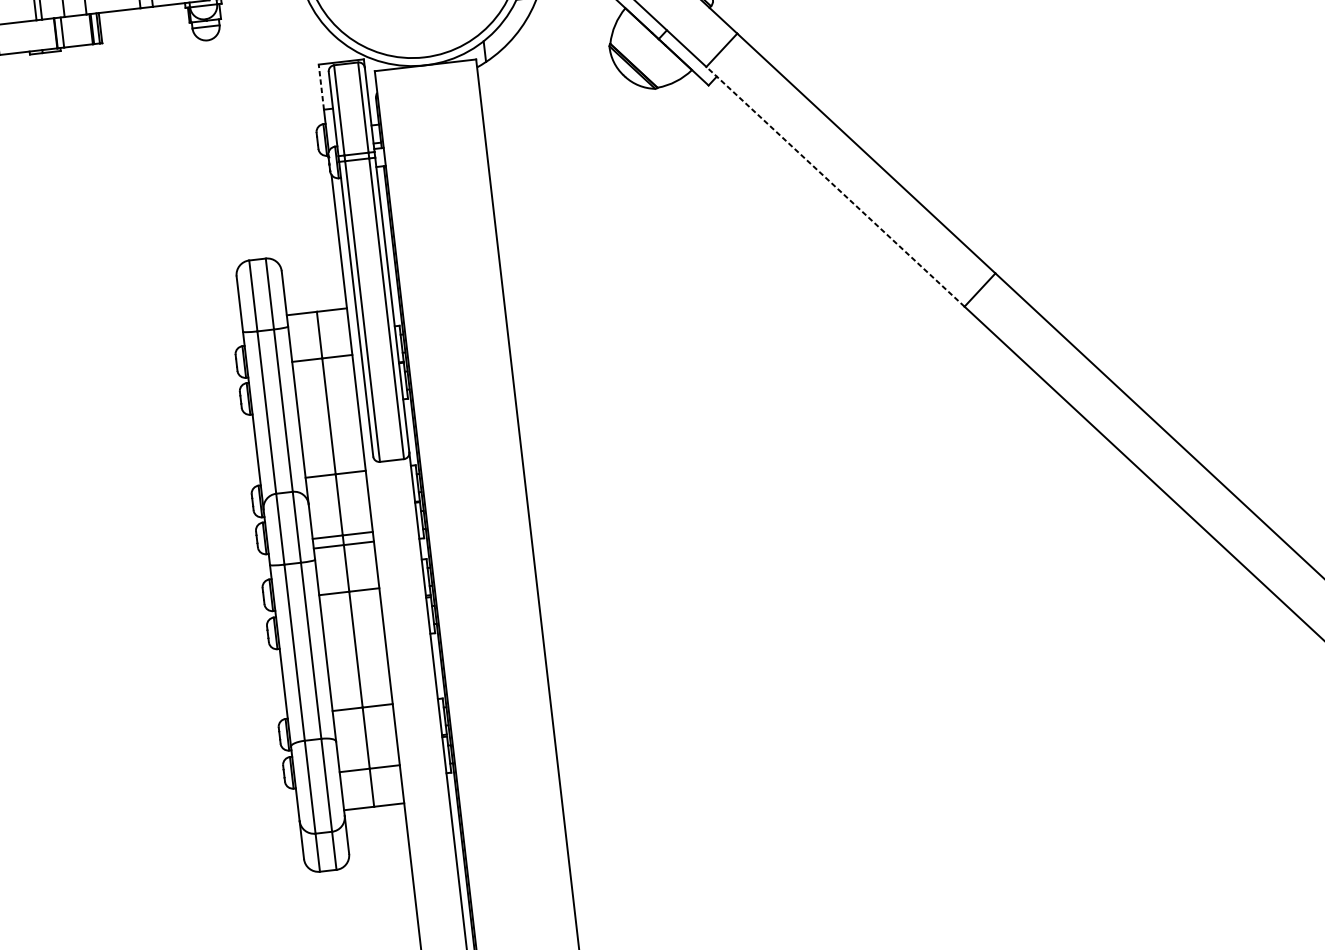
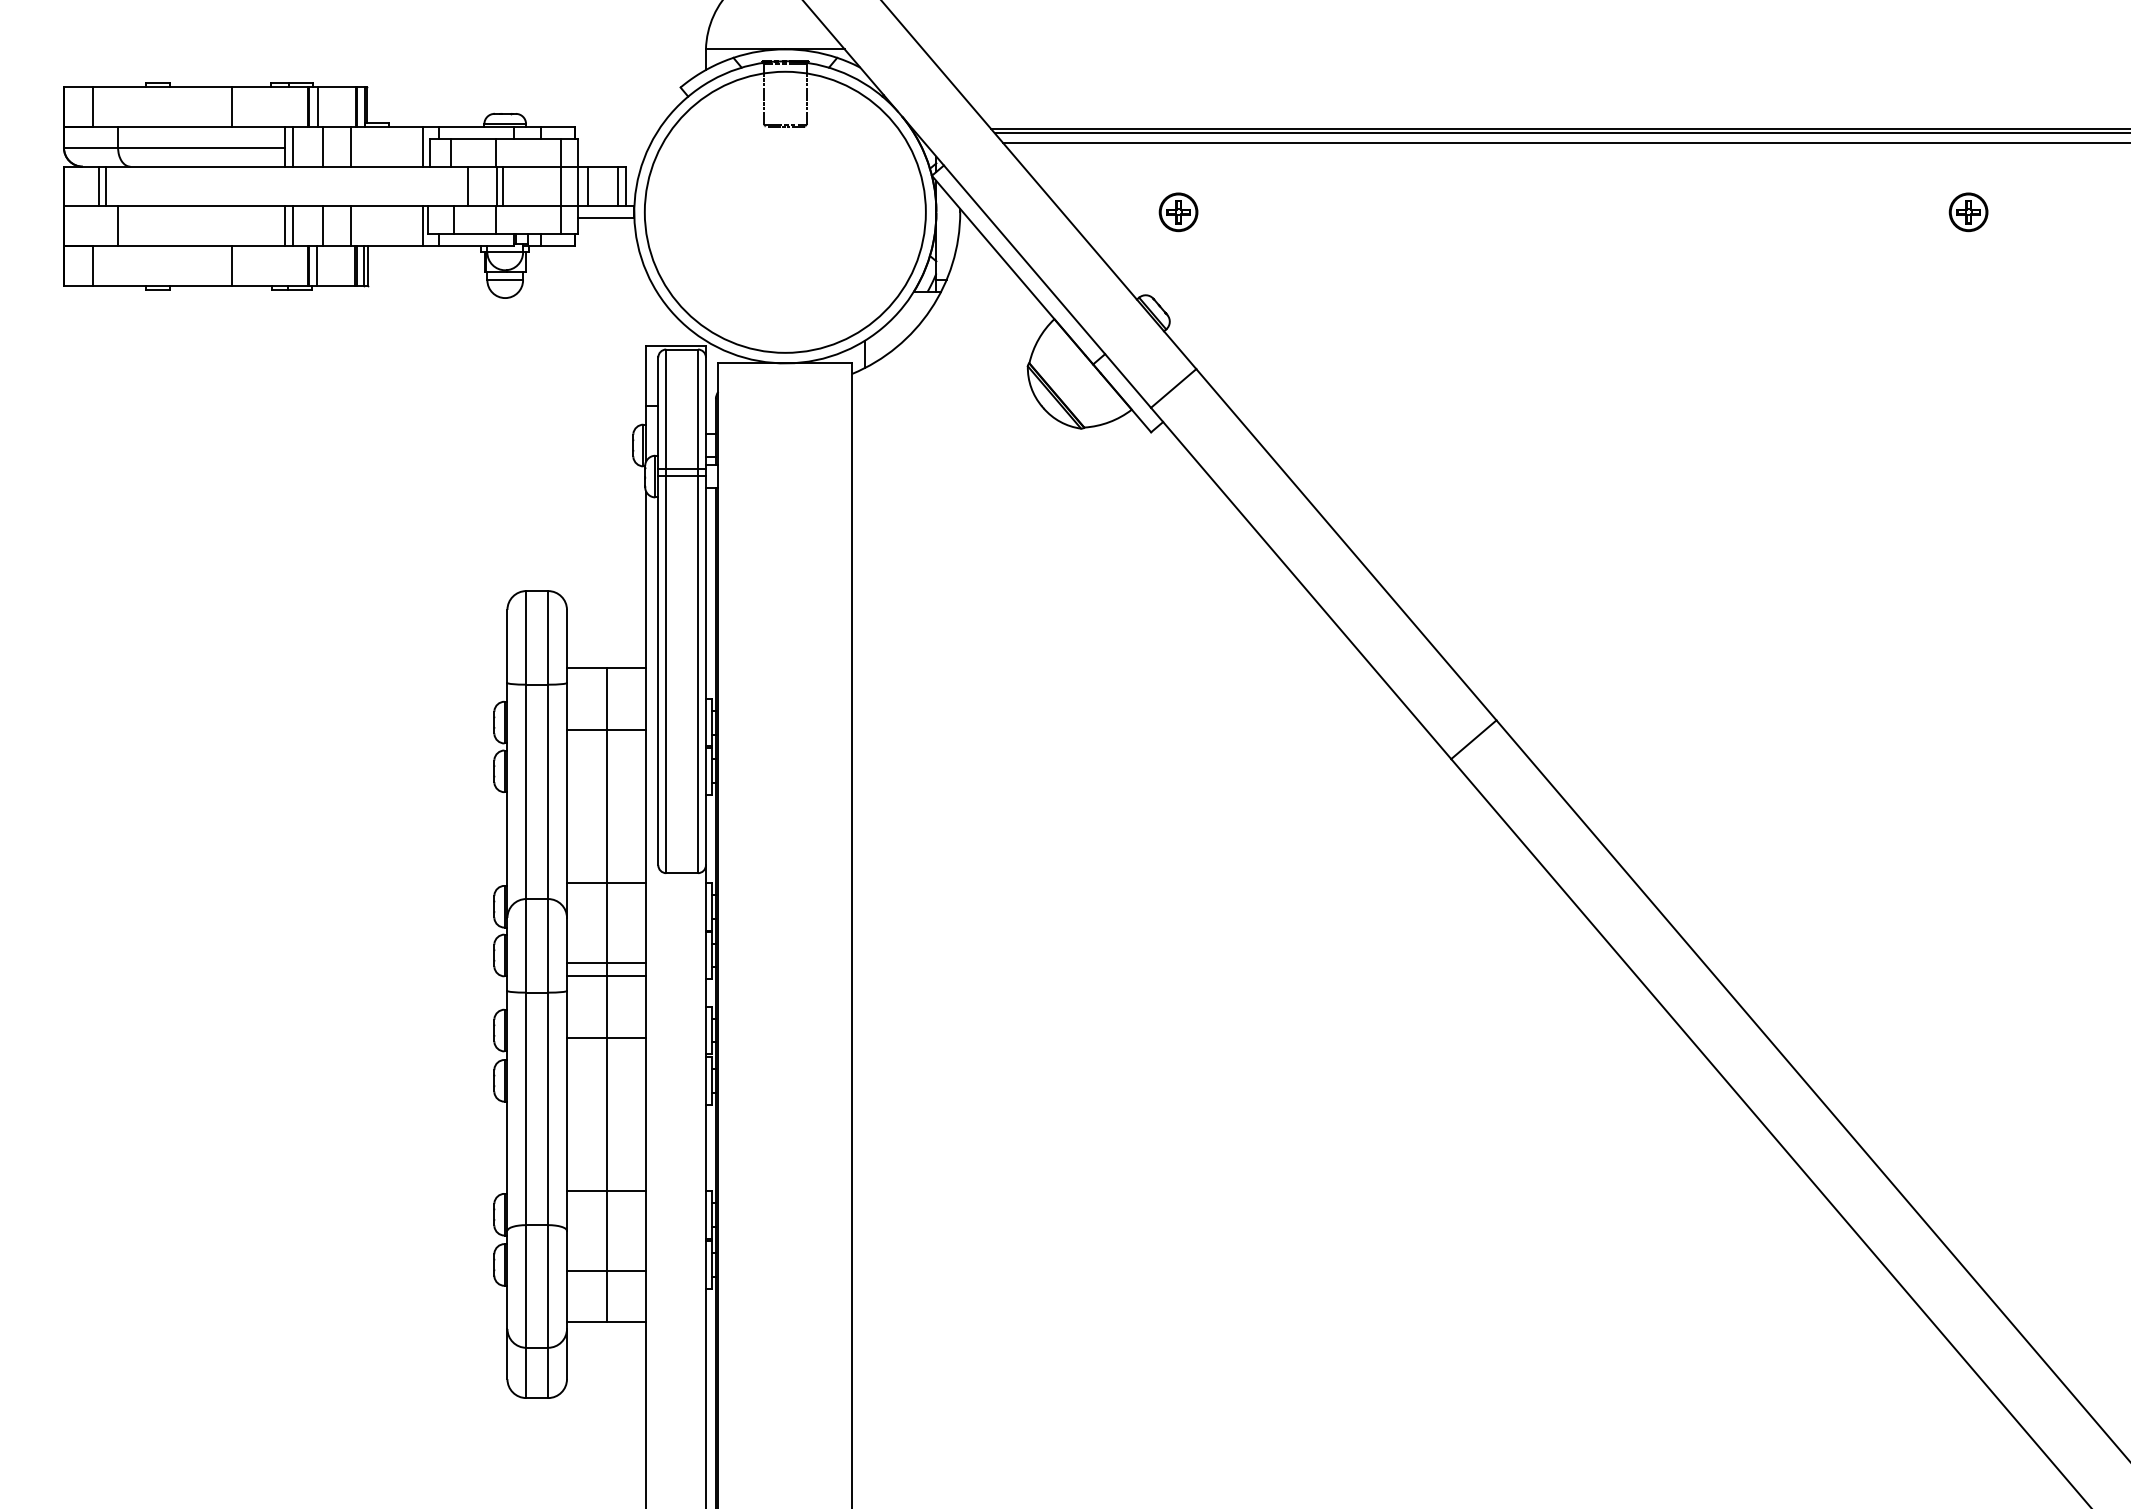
line: (321, 87) -> (646, 376), dashed -> solid
line: (835, 186) -> (1300, 583), dashed -> solid

